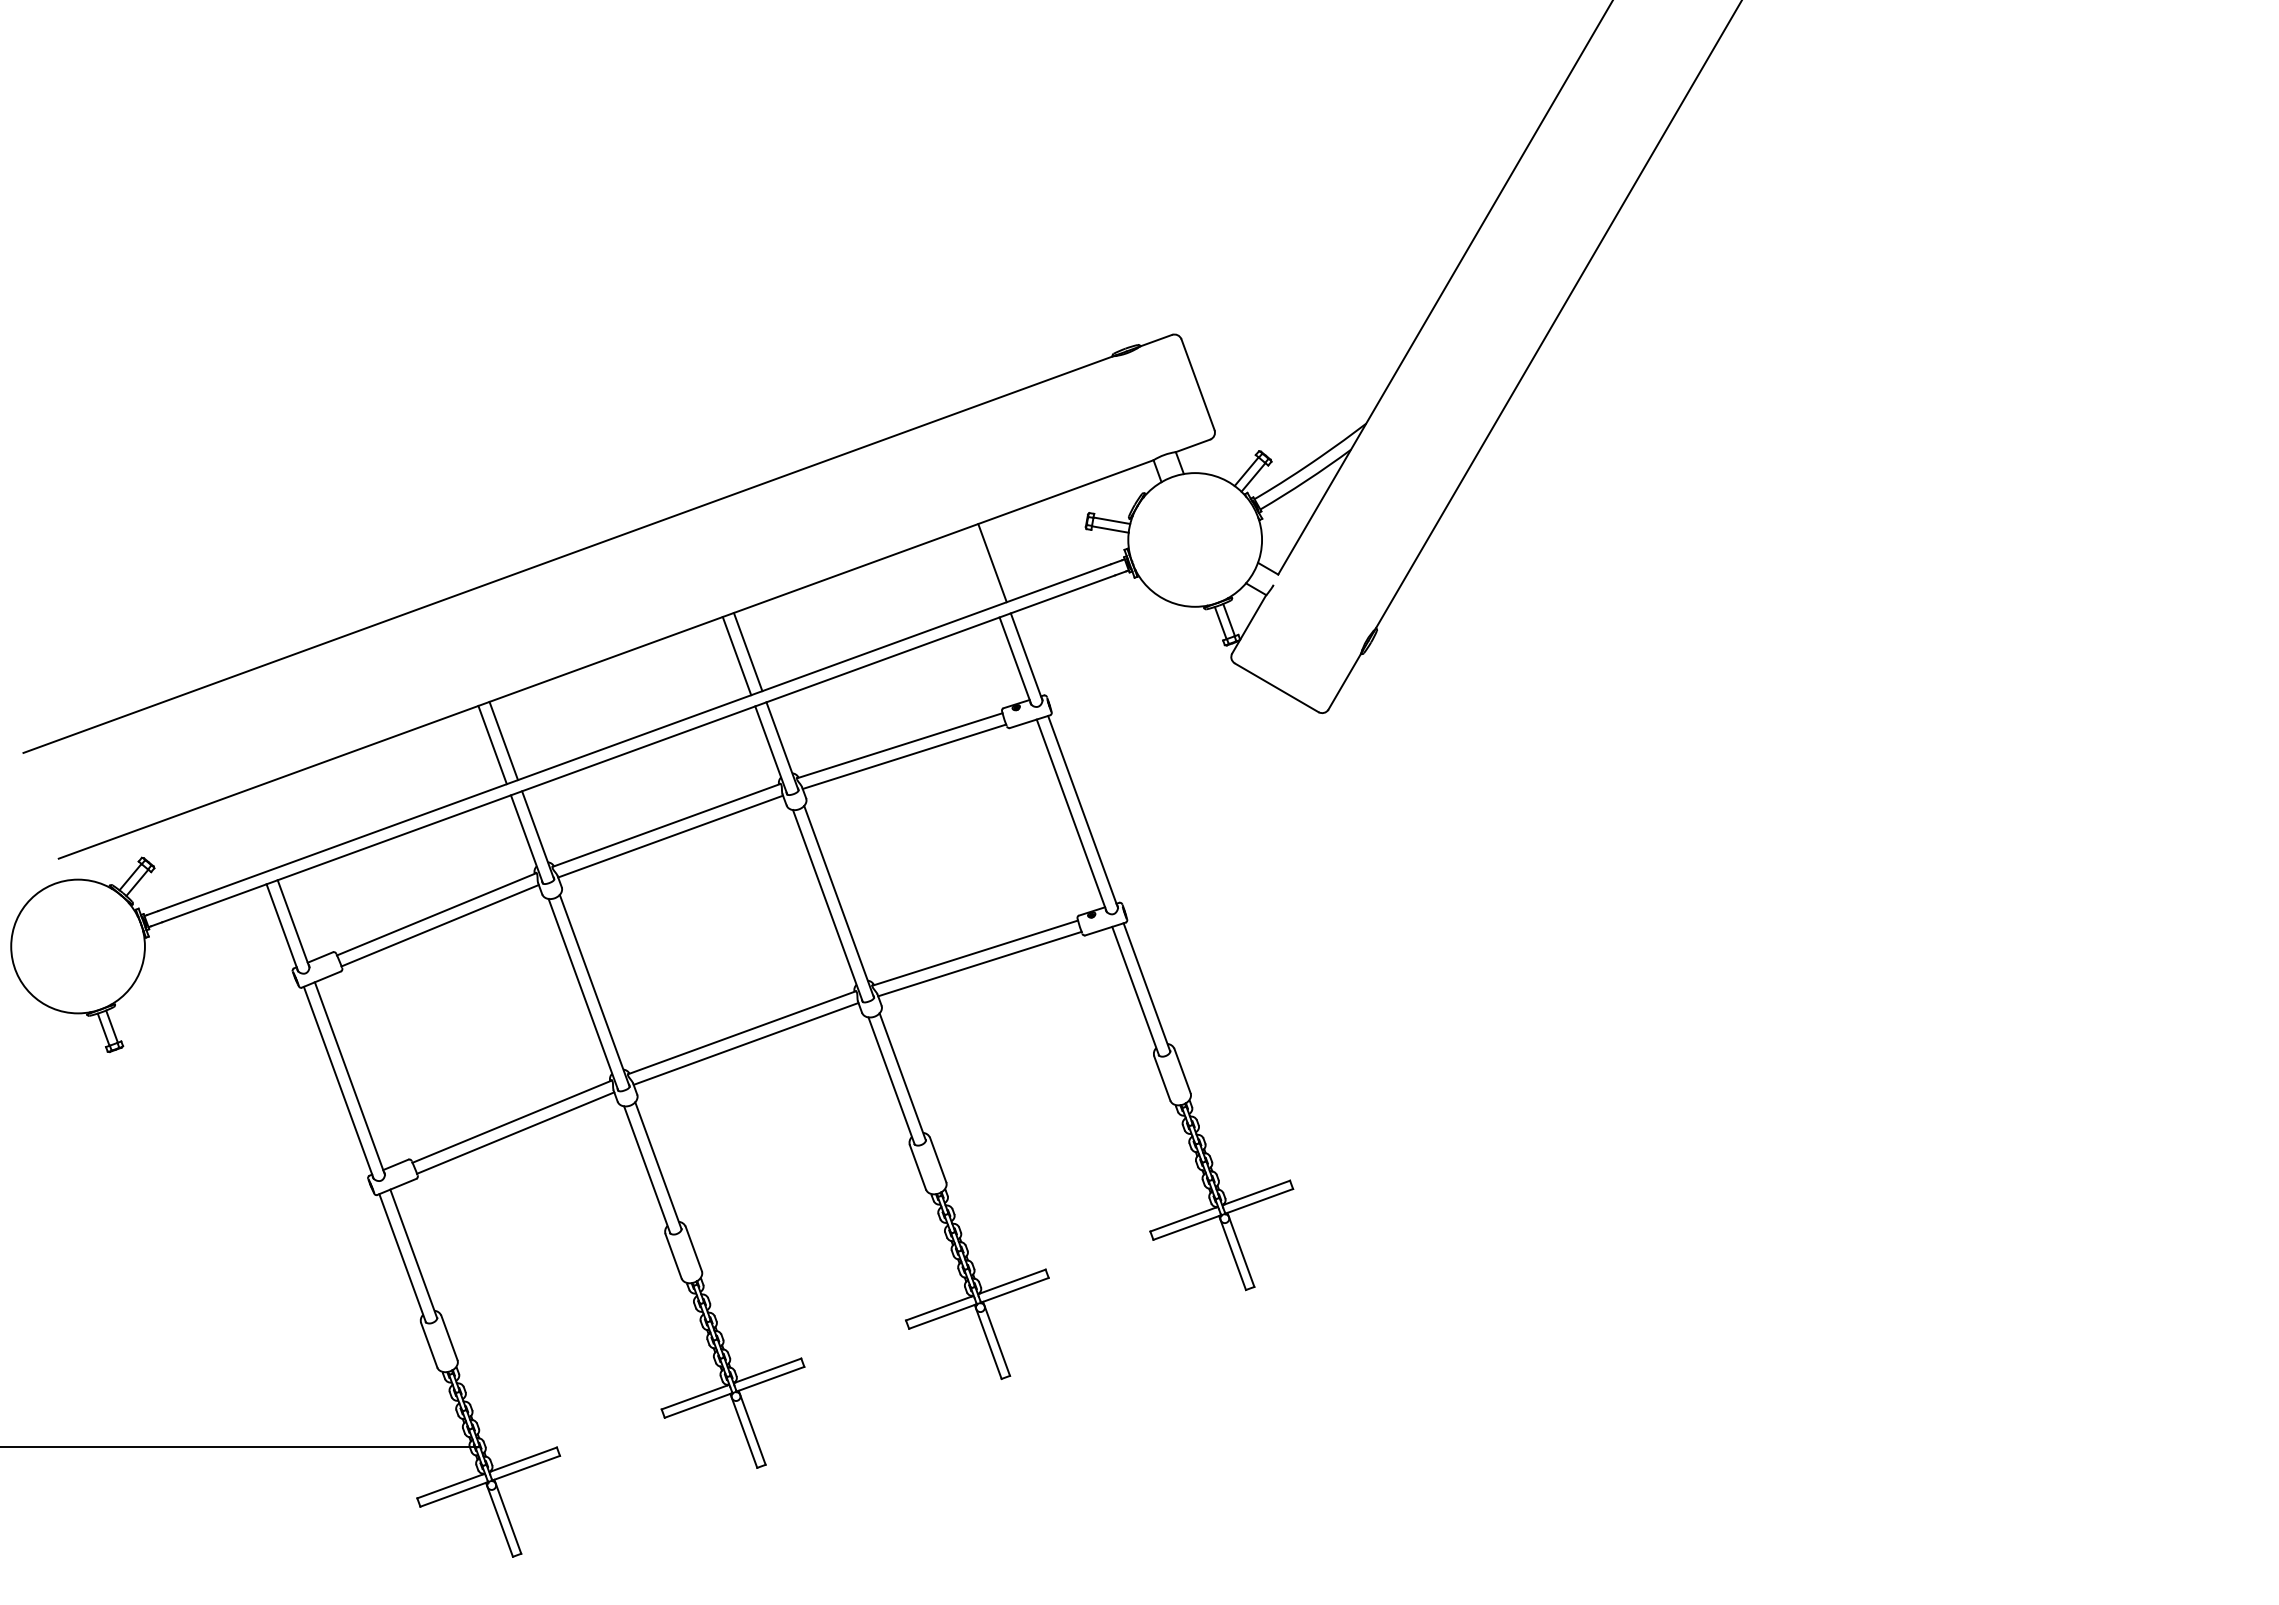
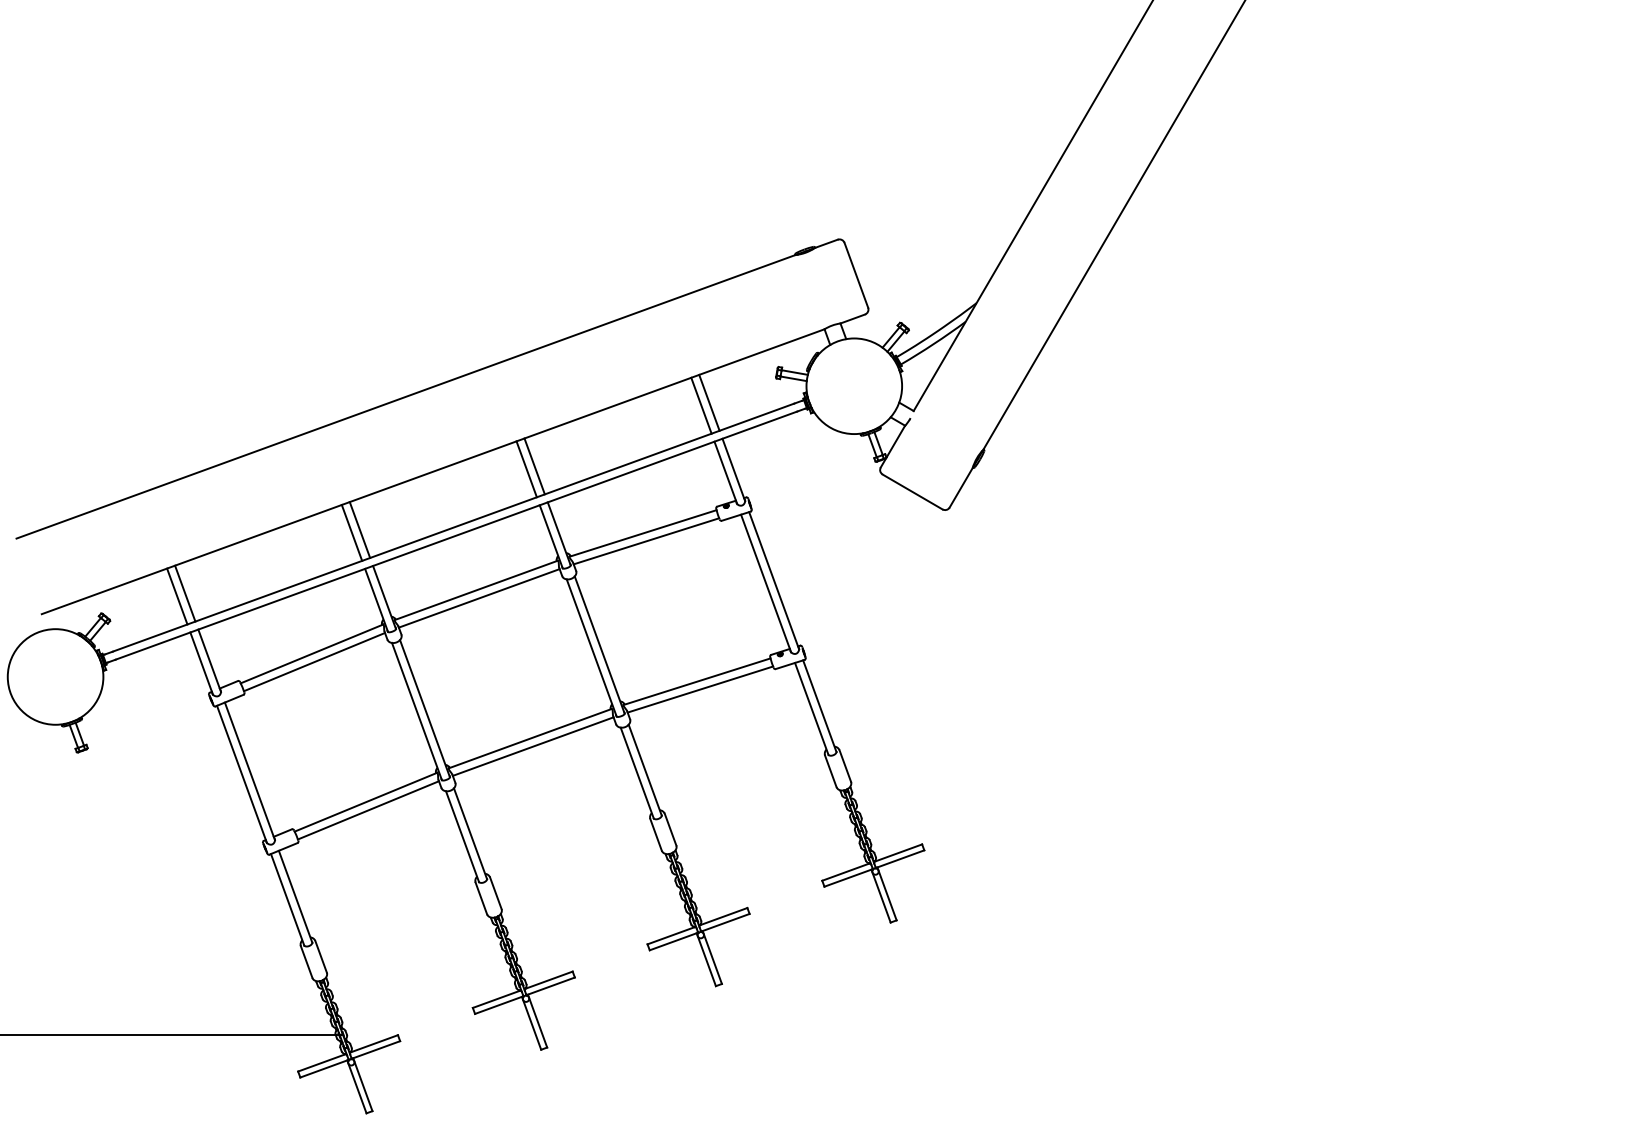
line: (981, 567) -> (701, 405), added
line: (259, 829) -> (185, 593), added
line: (248, 833) -> (177, 596), added

